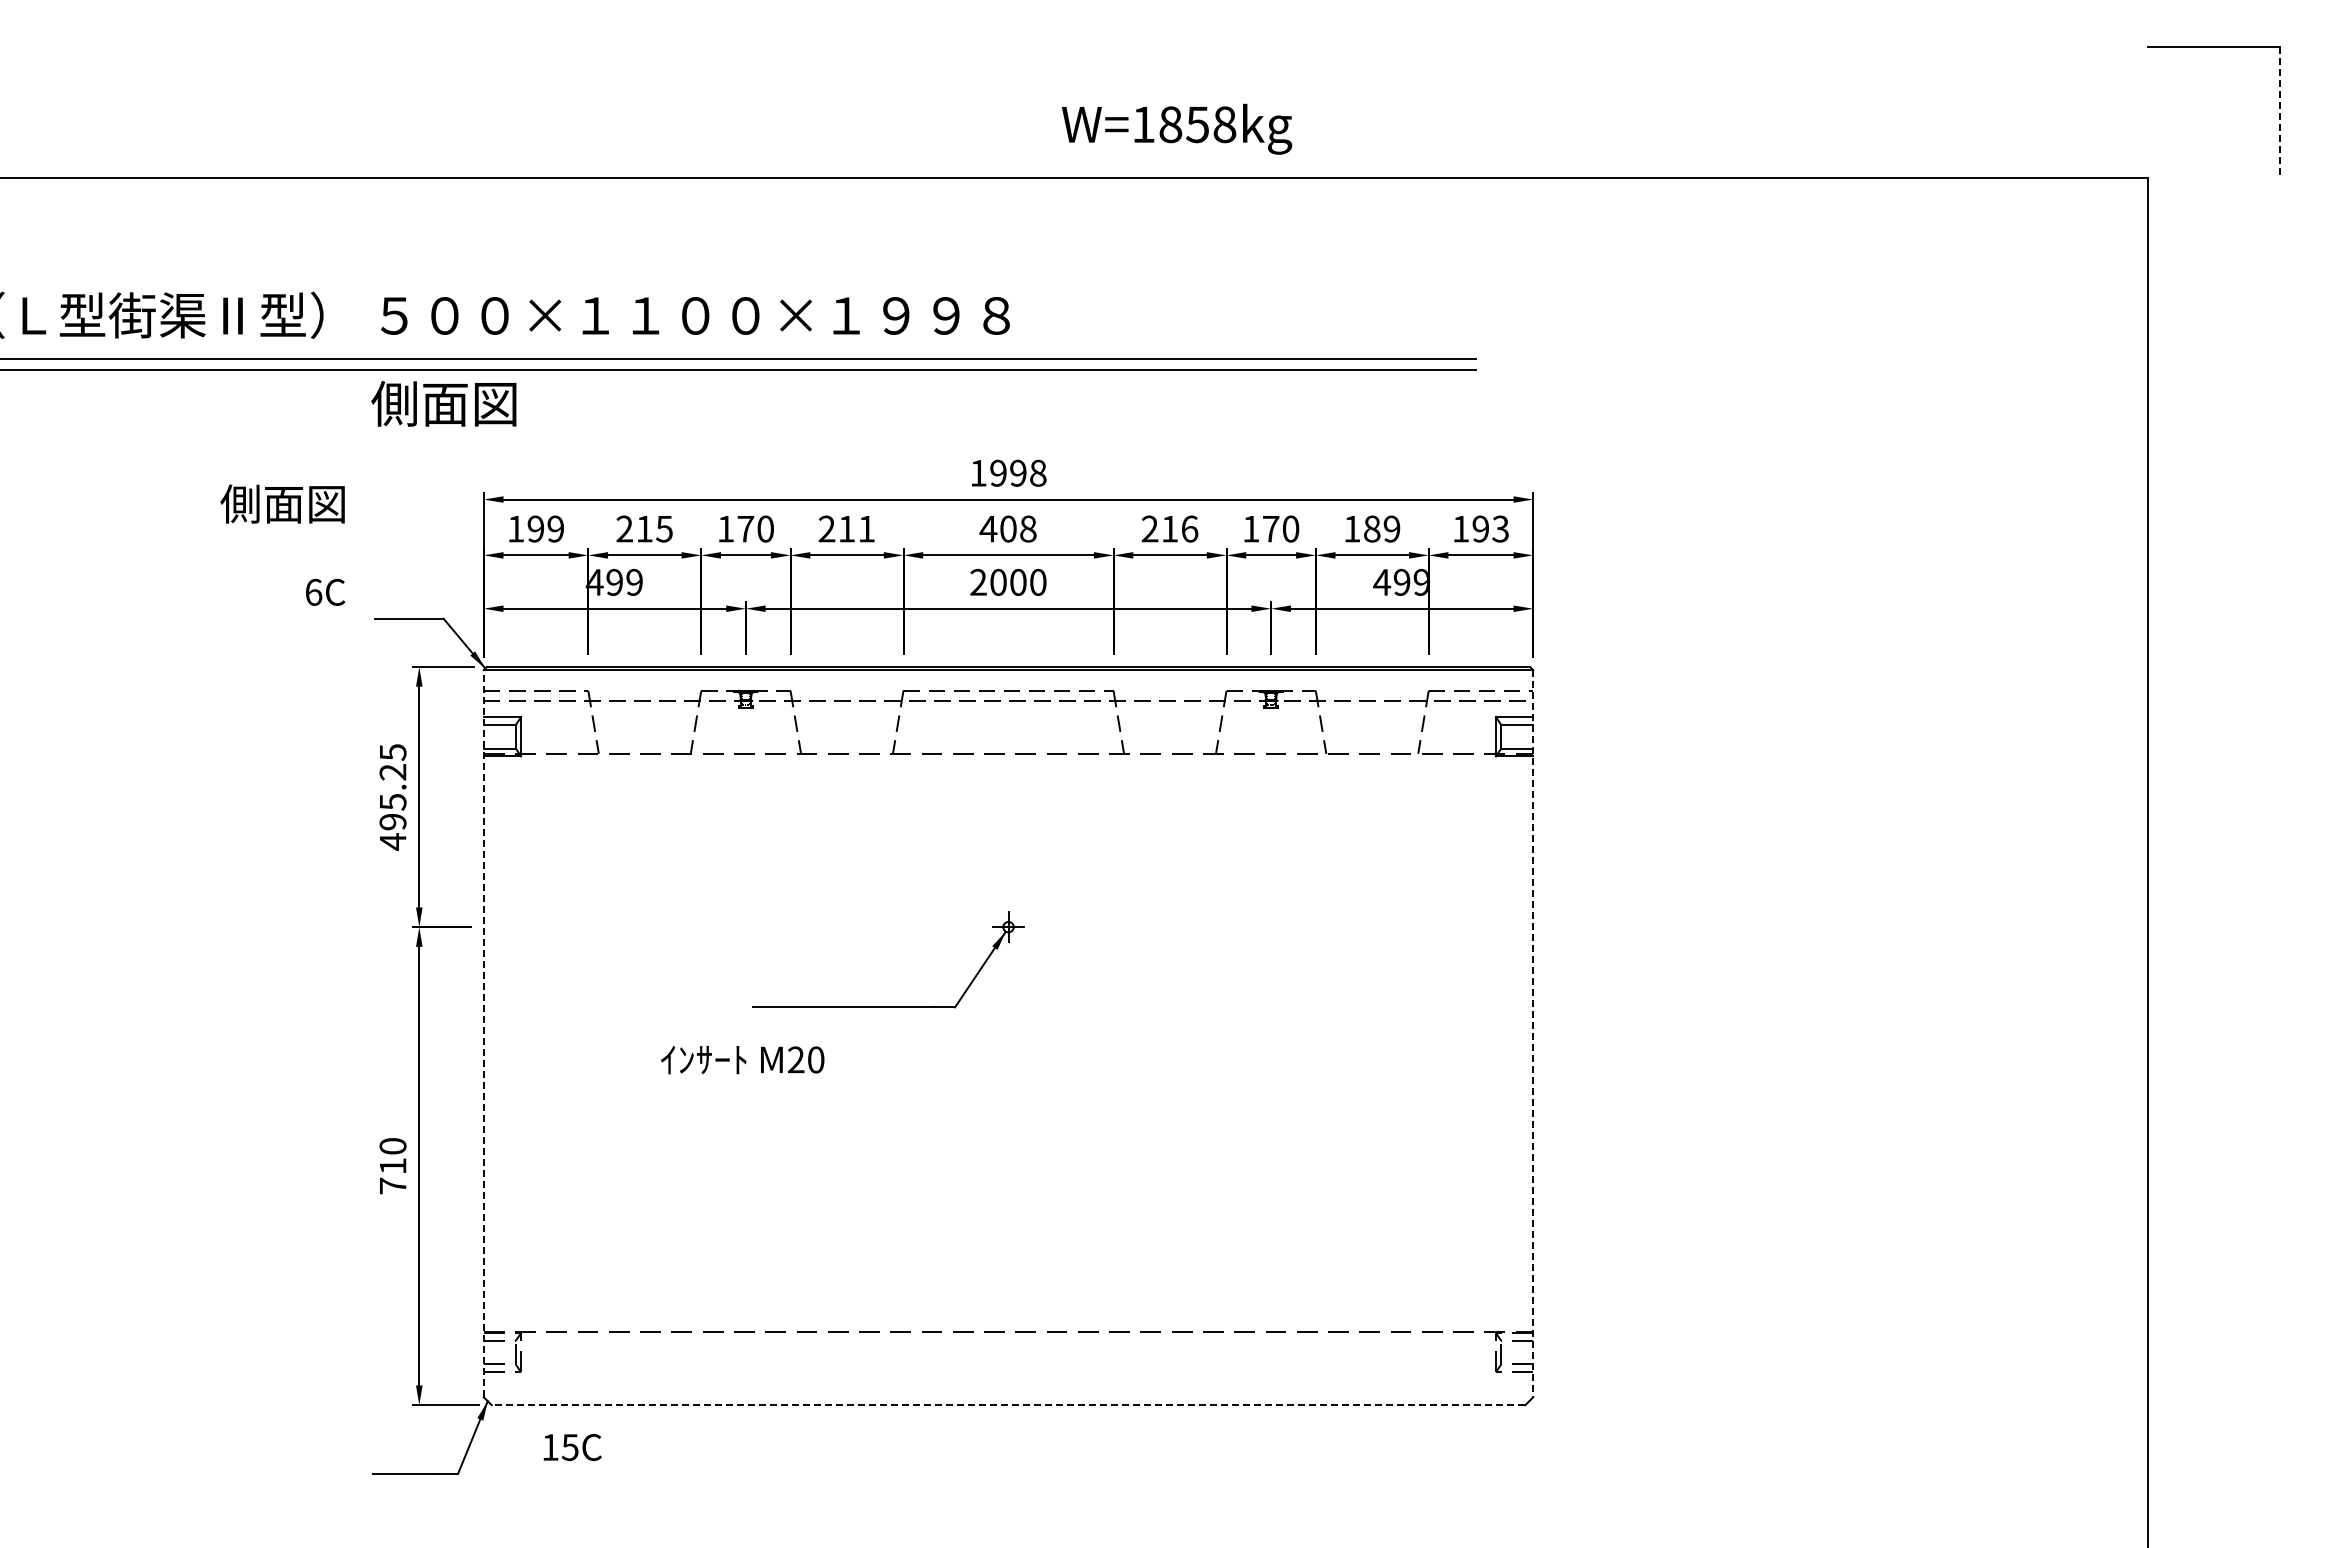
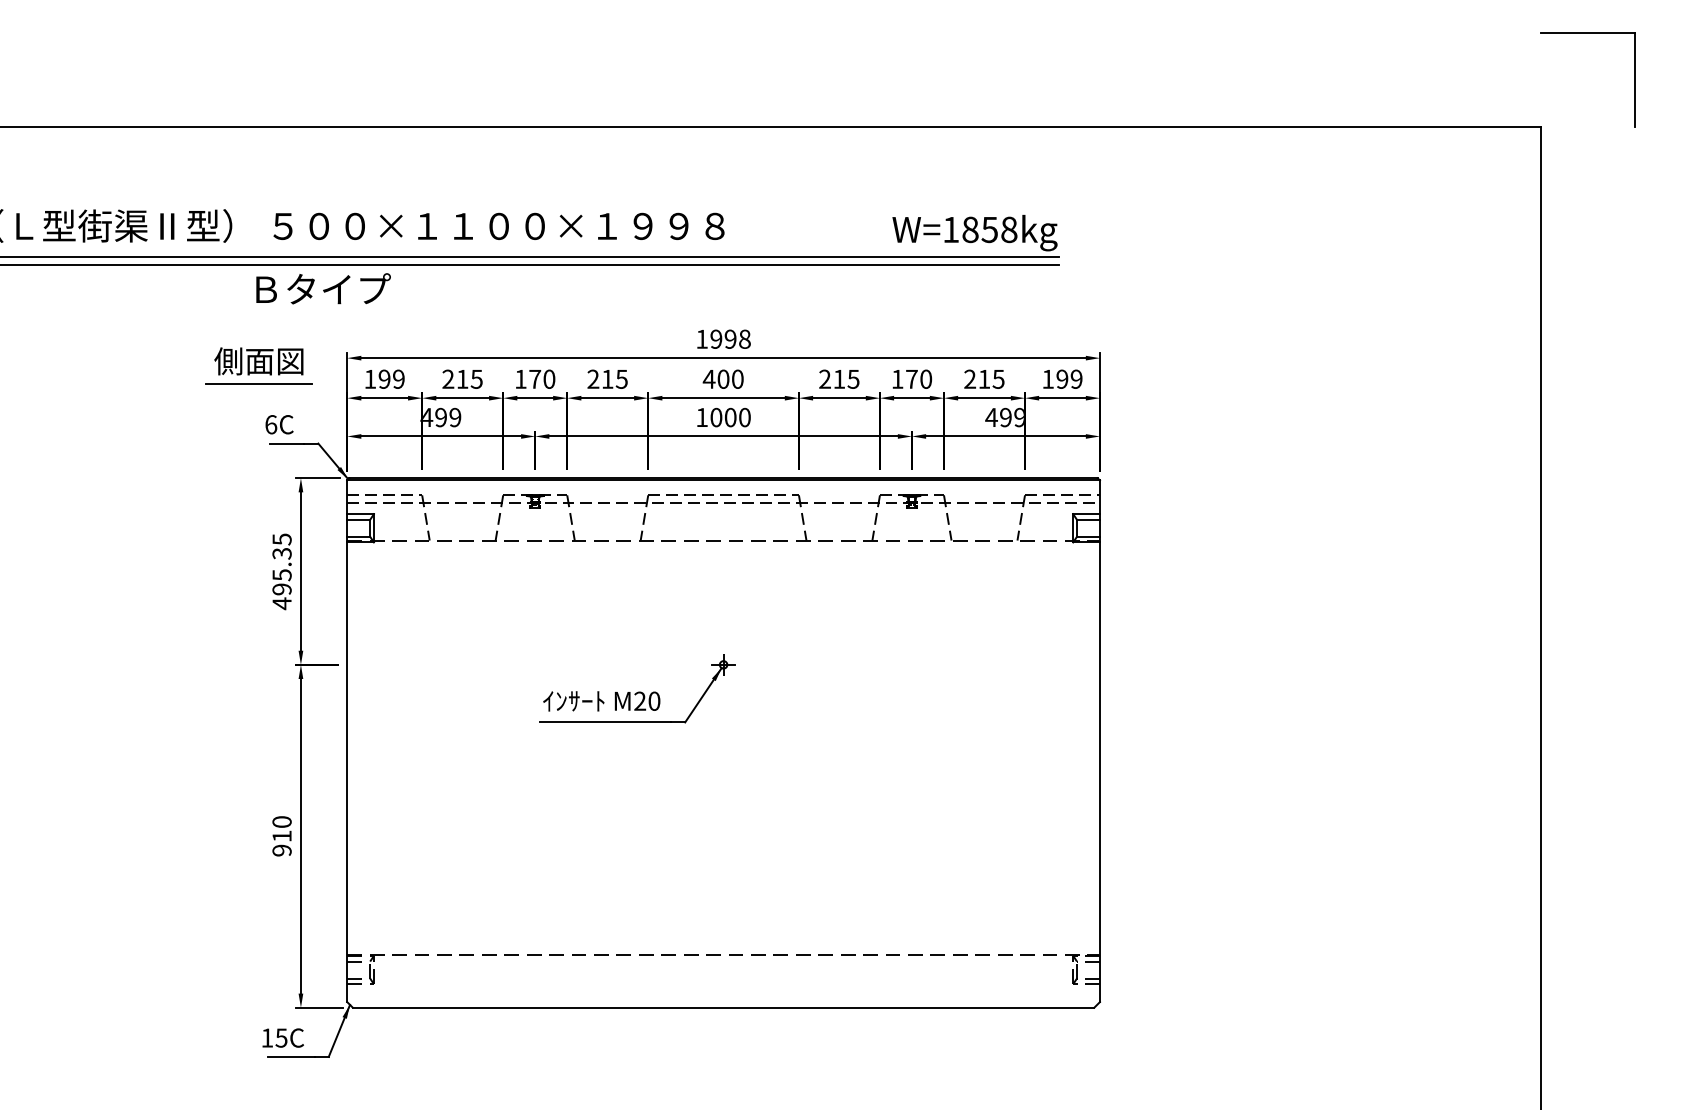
line: (2279, 112) -> (1635, 80), dashed -> solid
text: (1177, 128) -> (975, 232), moved
text: (450, 403) -> (323, 289), 側面図 -> Ｂタイプ
text: (282, 503) -> (258, 360), moved
text: (1189, 528) -> (853, 378), 216 -> 215
text: (1372, 528) -> (984, 378), 189 -> 215
text: (1500, 528) -> (1076, 378), 193 -> 199
text: (866, 529) -> (621, 379), 211 -> 215
text: (1028, 529) -> (737, 379), 408 -> 400
line: (360, 535) -> (258, 383), added
text: (978, 581) -> (702, 416), 2000 -> 1000
text: (325, 591) -> (279, 424), moved
text: (393, 772) -> (282, 553), 495.25 -> 495.35
line: (483, 1033) -> (346, 741), dashed -> solid
line: (1533, 1033) -> (1100, 741), dashed -> solid
text: (742, 1059) -> (601, 700), moved
text: (392, 1185) -> (281, 850), 710 -> 910
line: (1008, 1405) -> (723, 1007), dashed -> solid
text: (572, 1447) -> (283, 1038), moved

